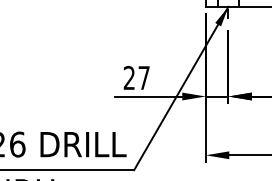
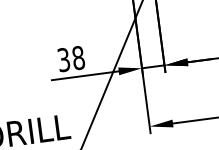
text: (136, 77) -> (70, 58), 27 -> 38

